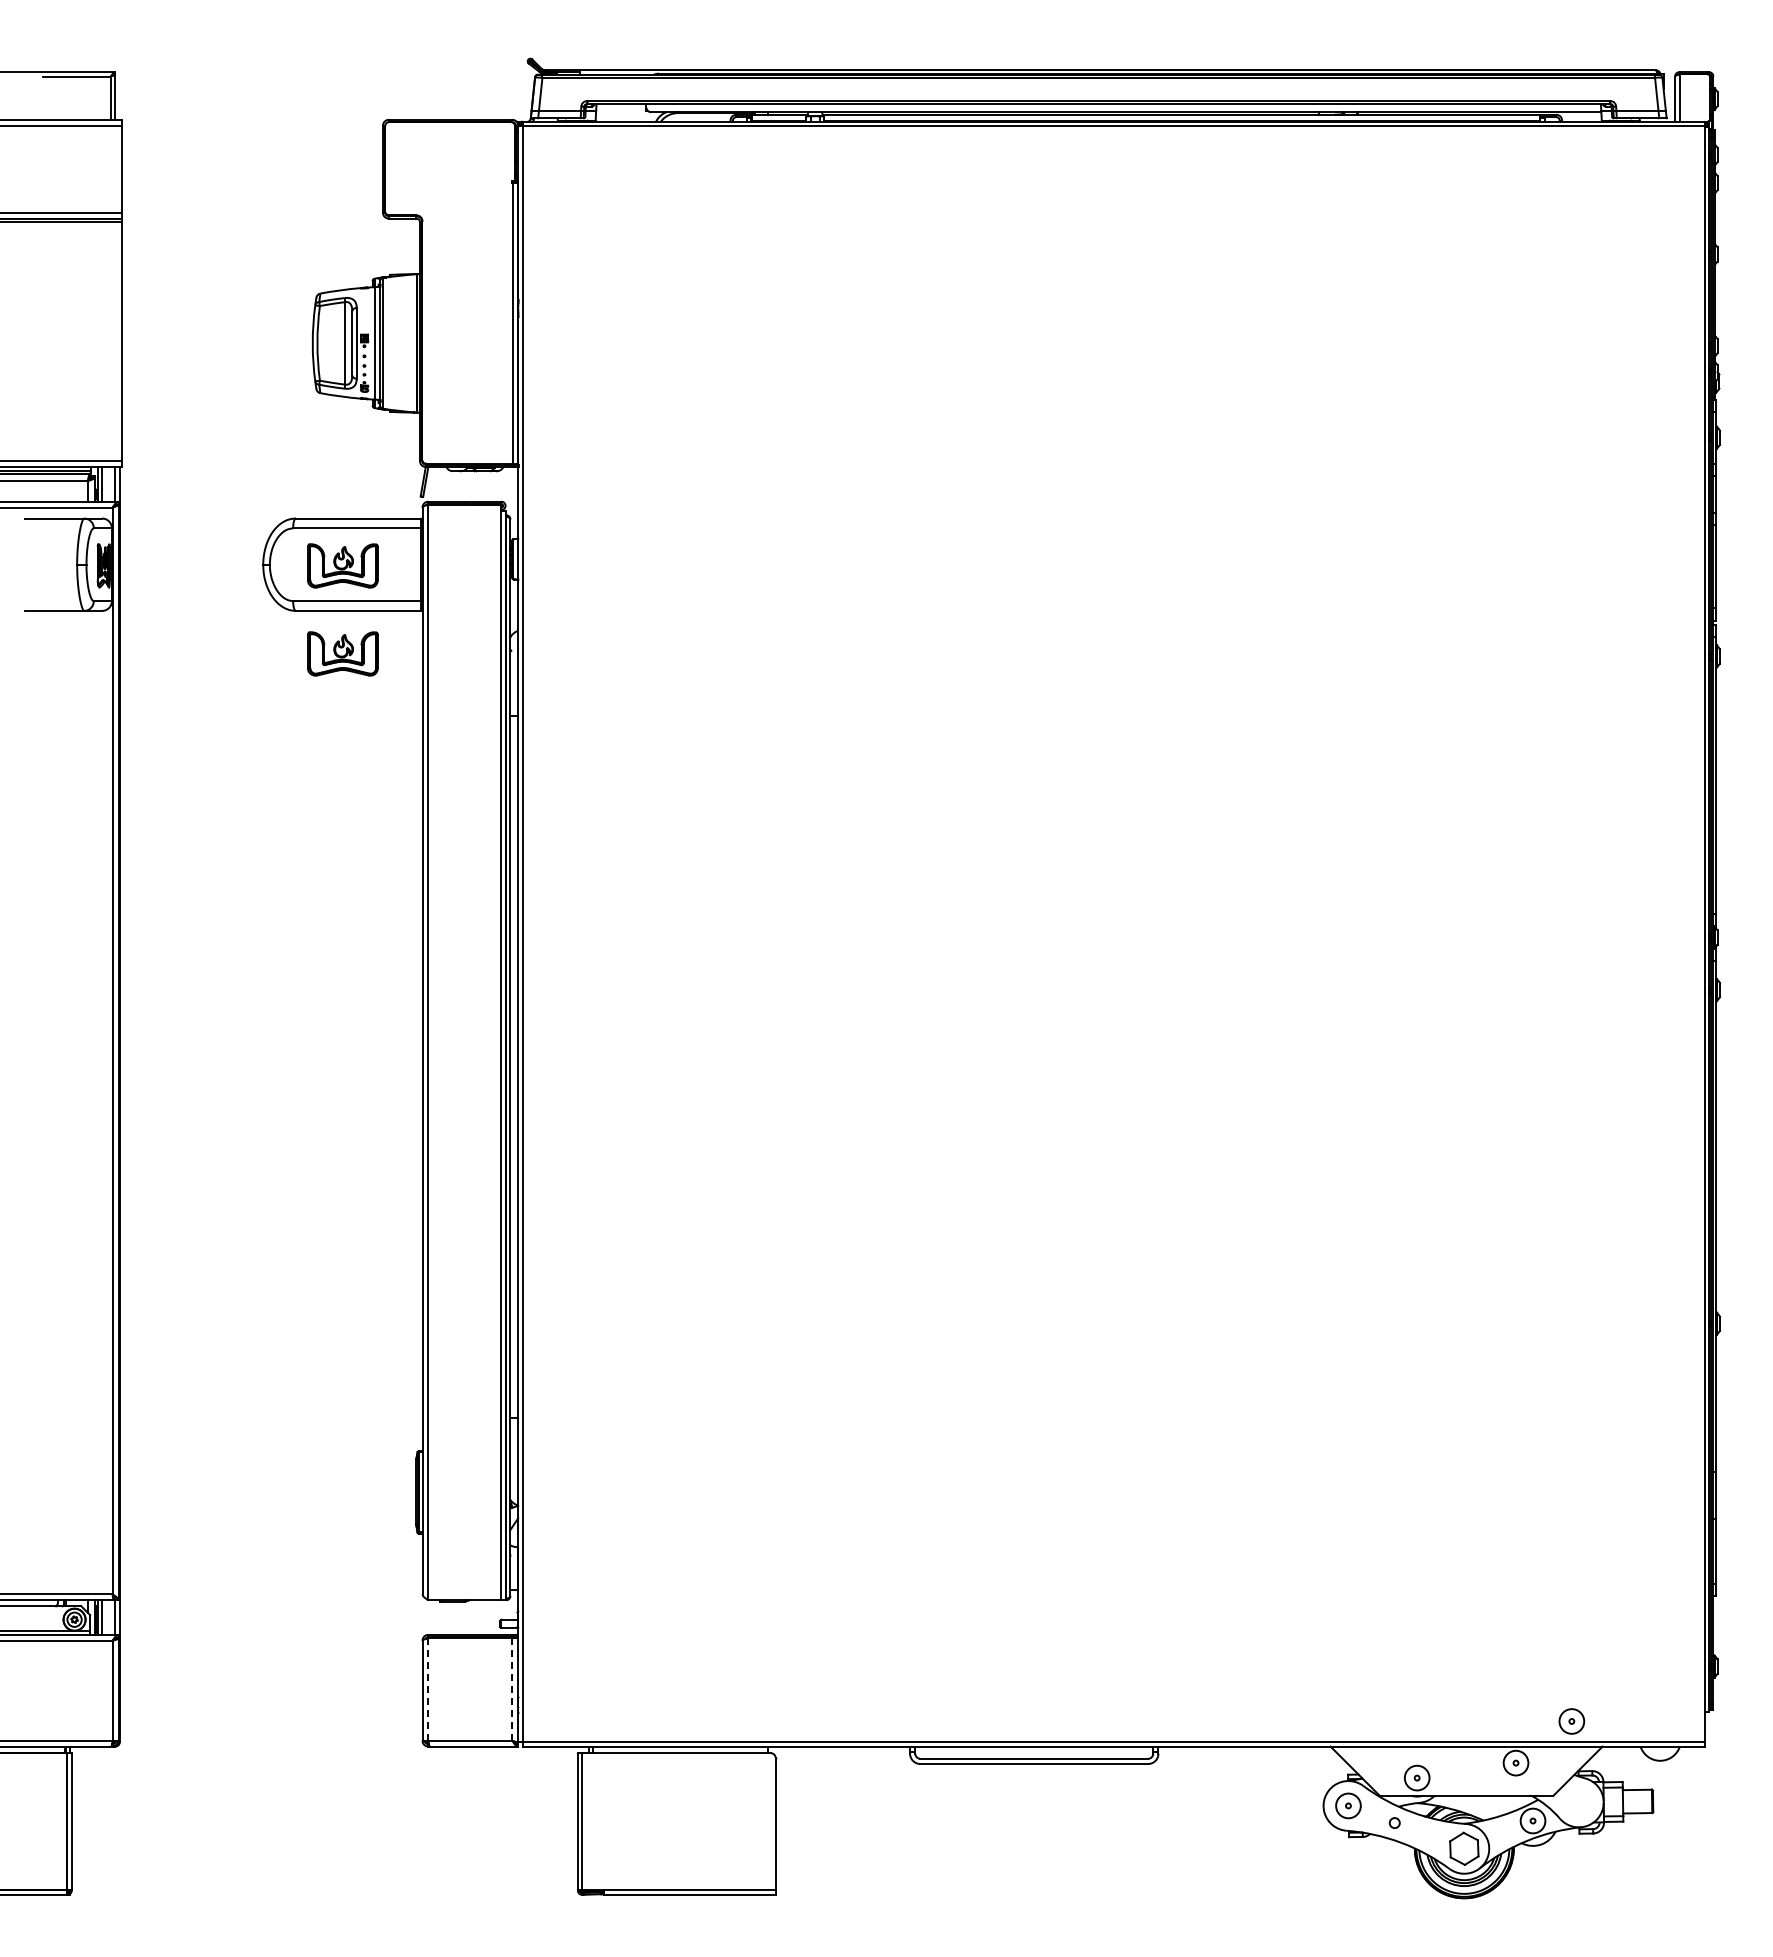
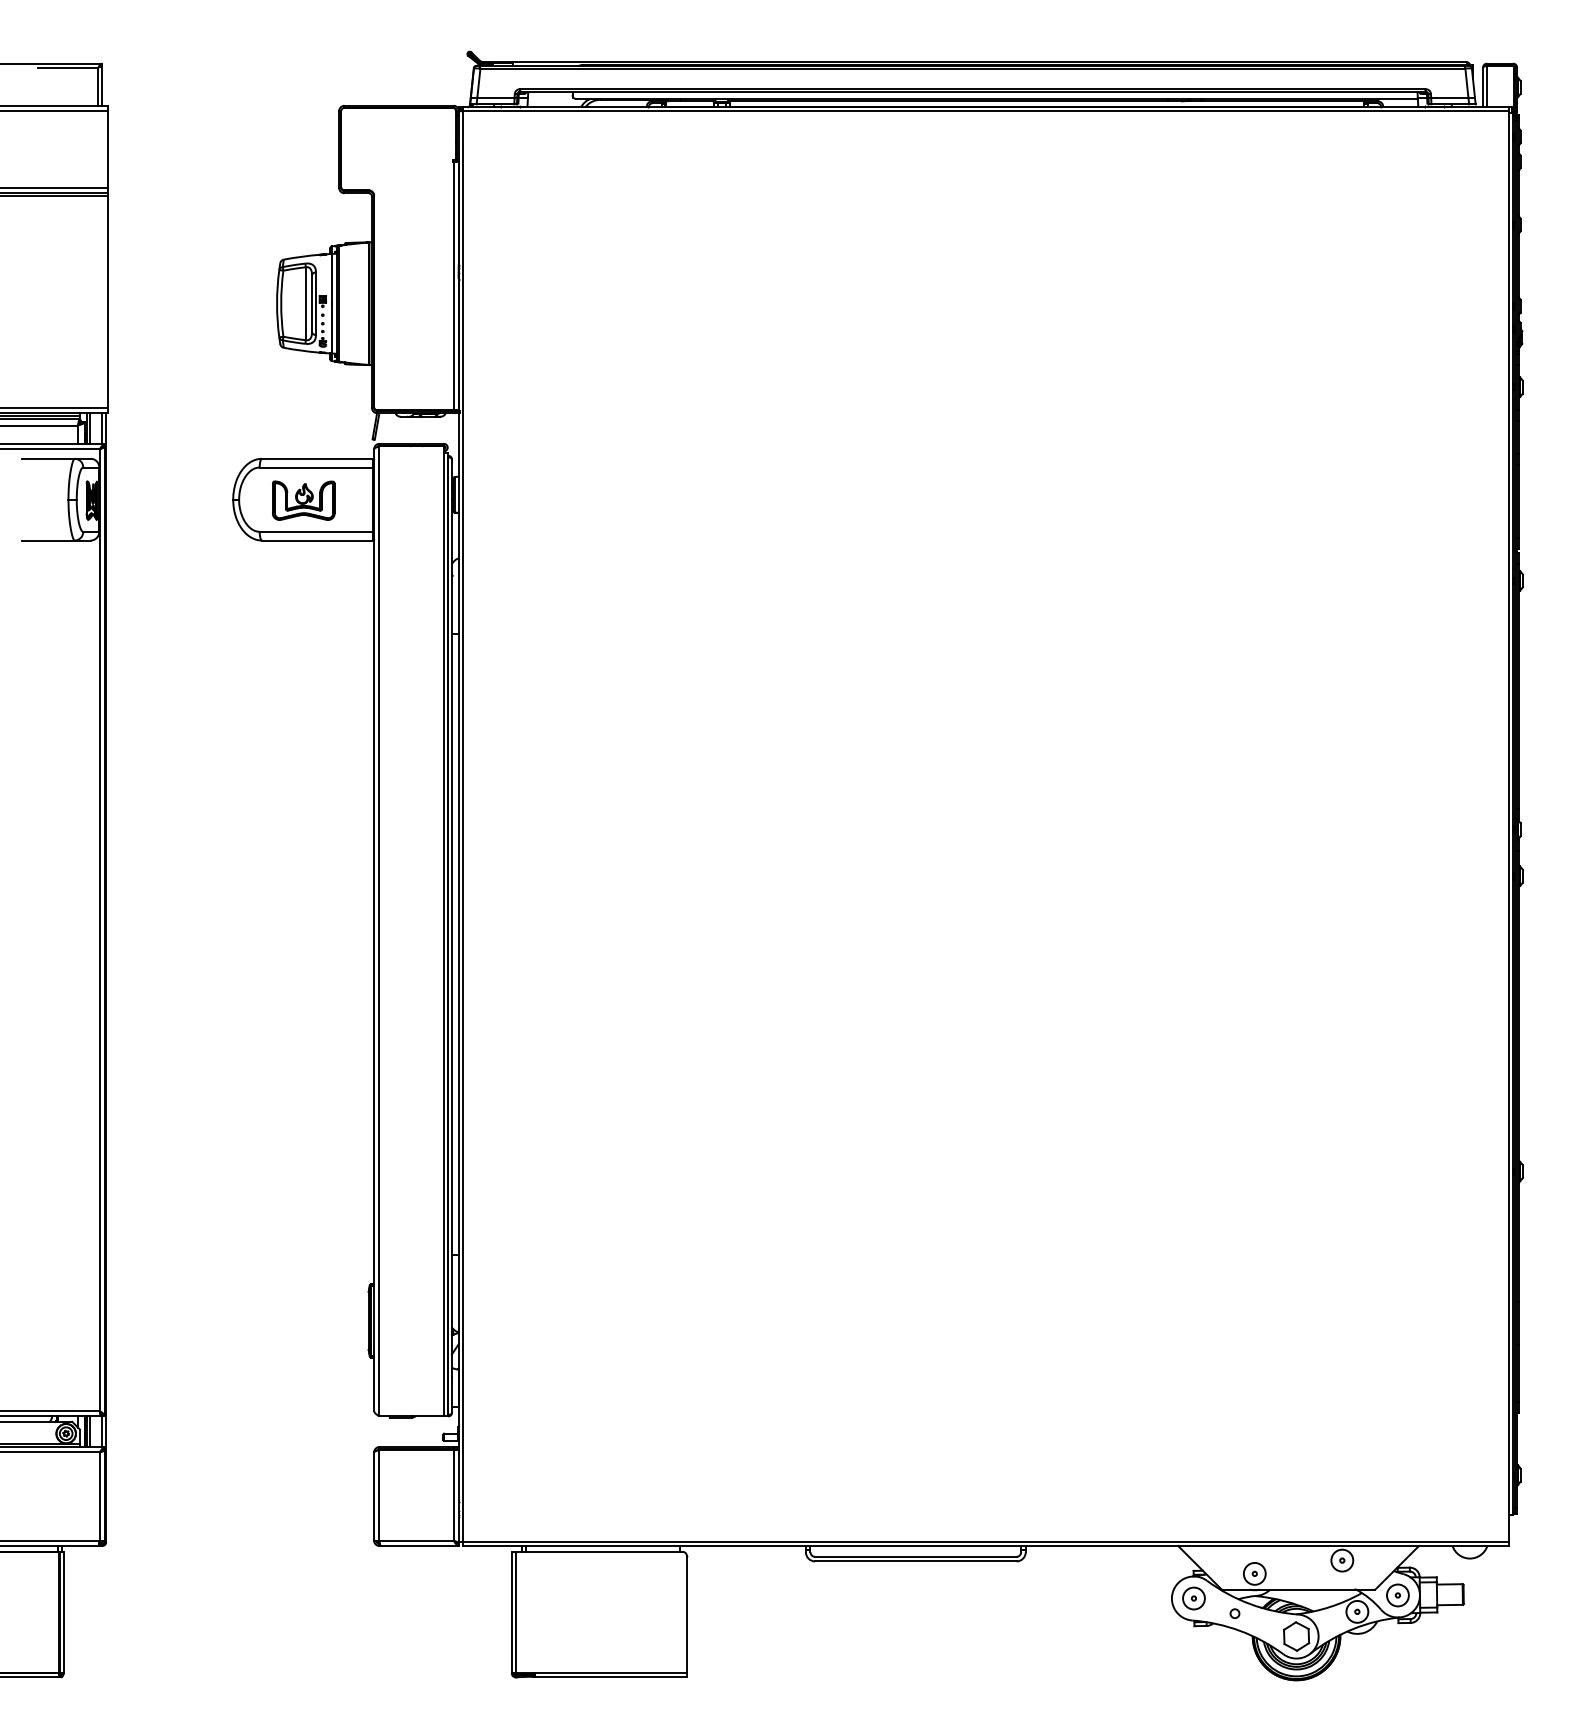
part: (342, 653) -> (303, 578), removed
line: (512, 1688) -> (453, 1494), dashed -> solid
line: (428, 1689) -> (379, 1495), dashed -> solid
part: (1571, 1721) -> (1397, 1595), moved

